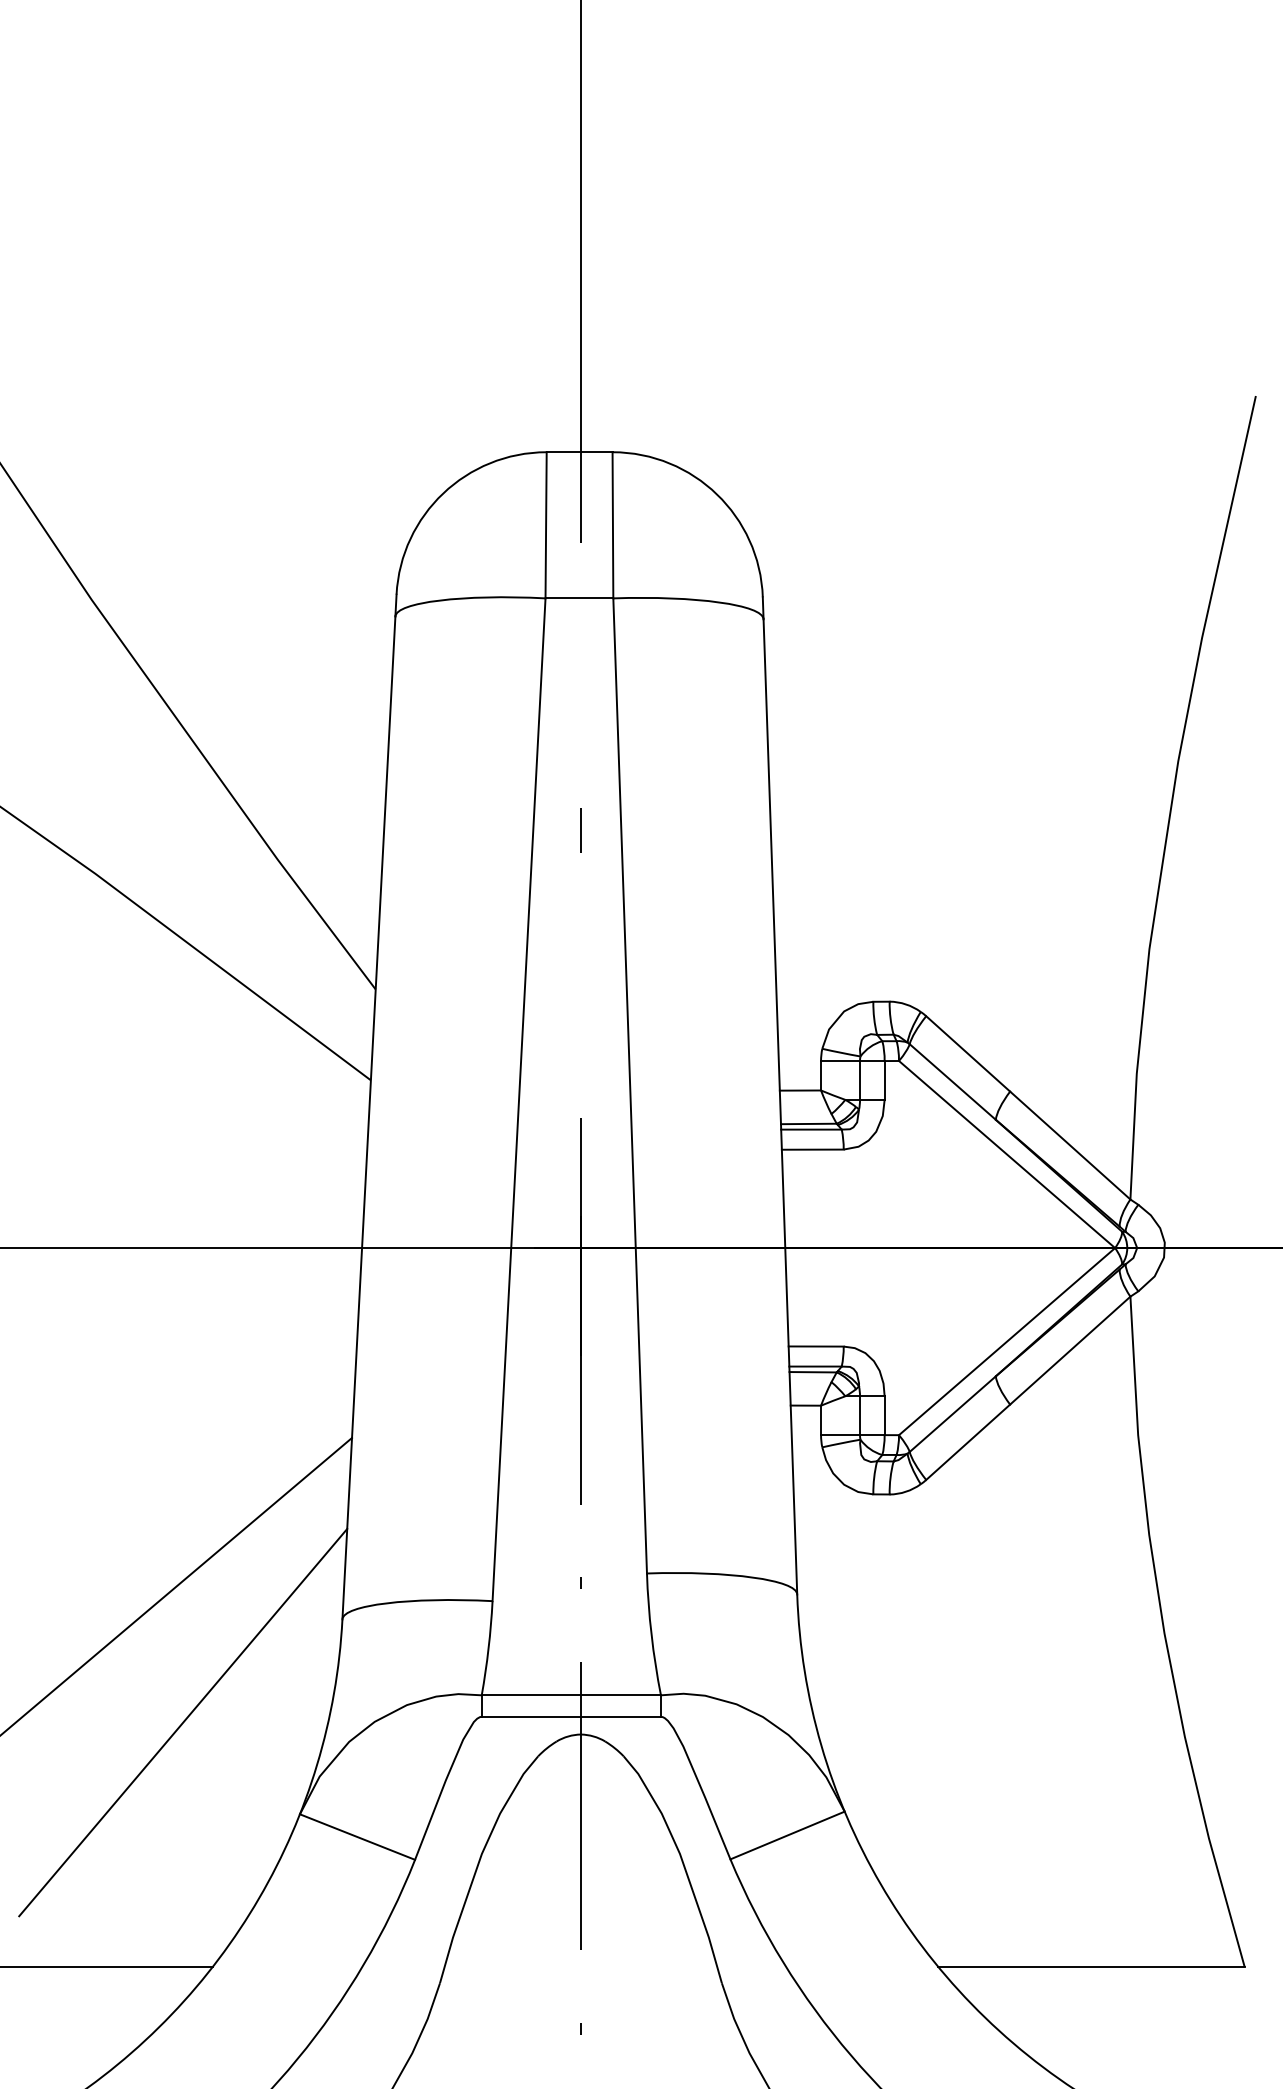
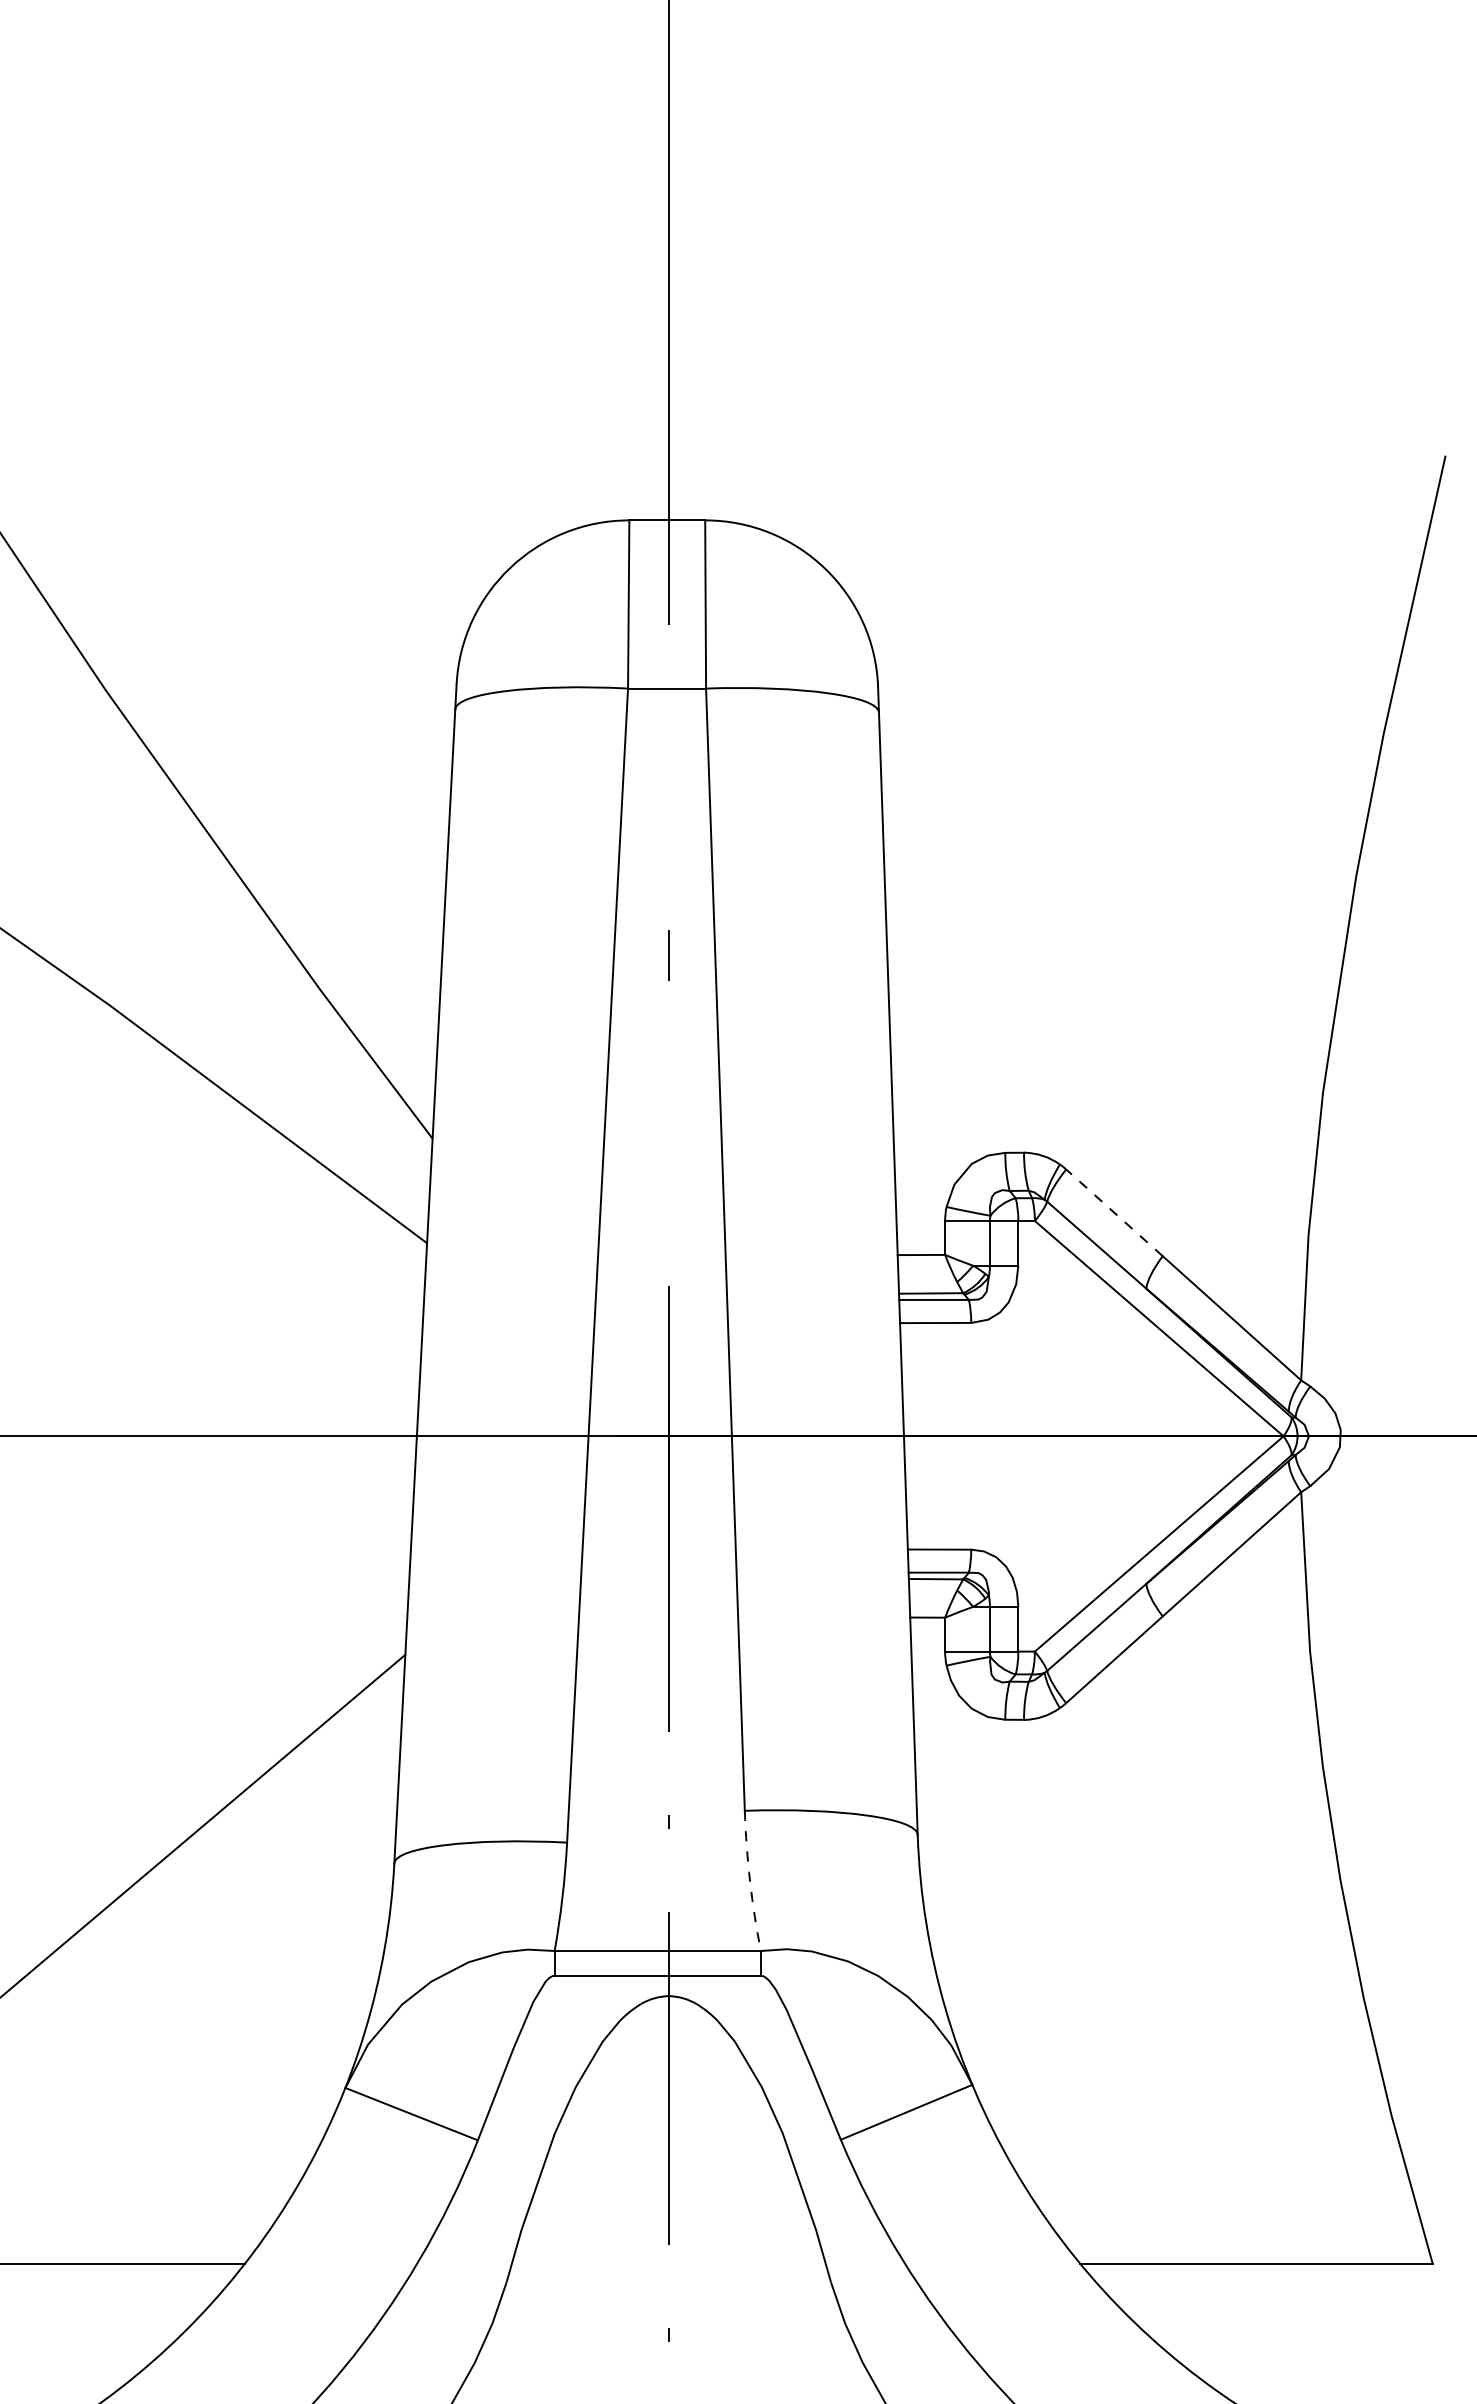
line: (968, 1053) -> (1114, 1212), solid -> dashed
arc: (651, 1634) -> (750, 1881), solid -> dashed
line: (182, 1722) -> (210, 1982), removed

